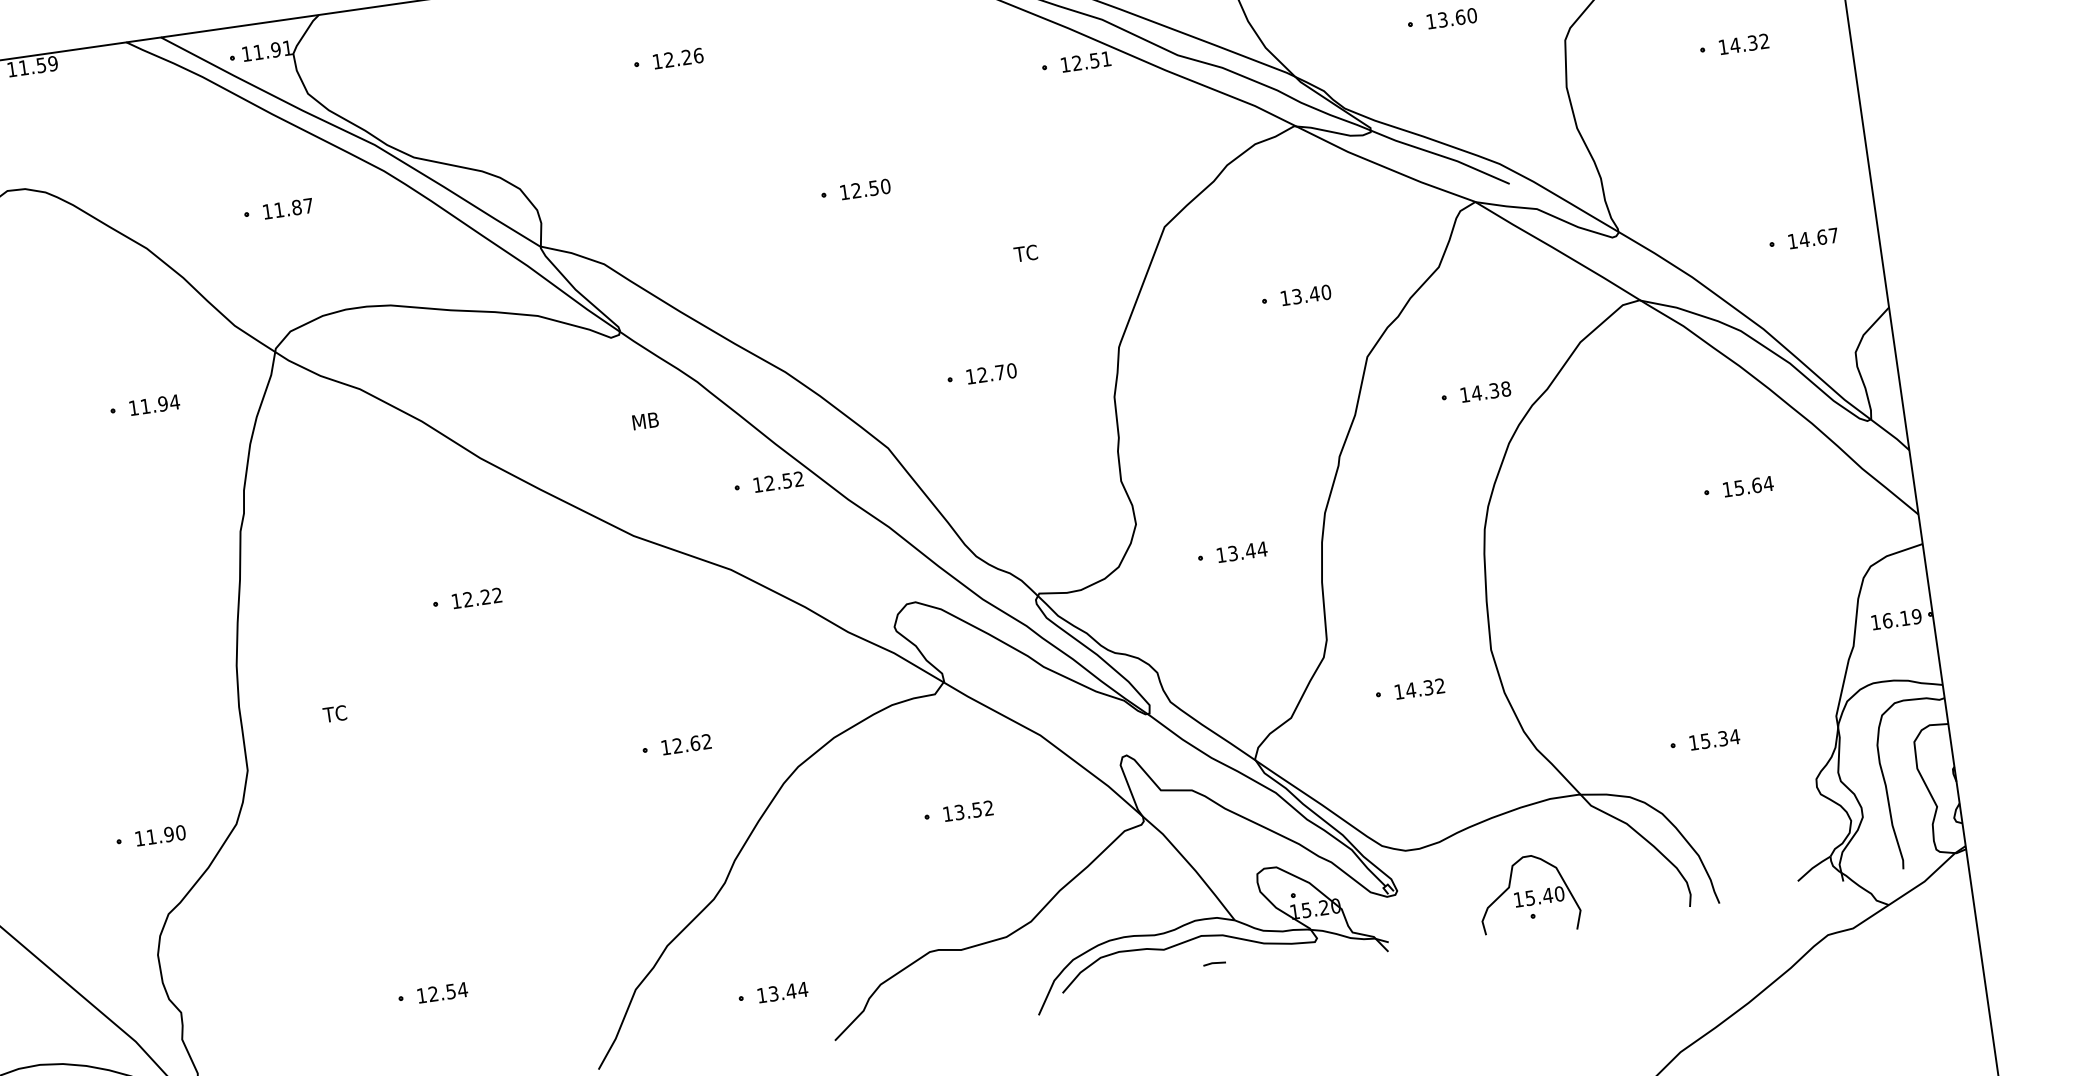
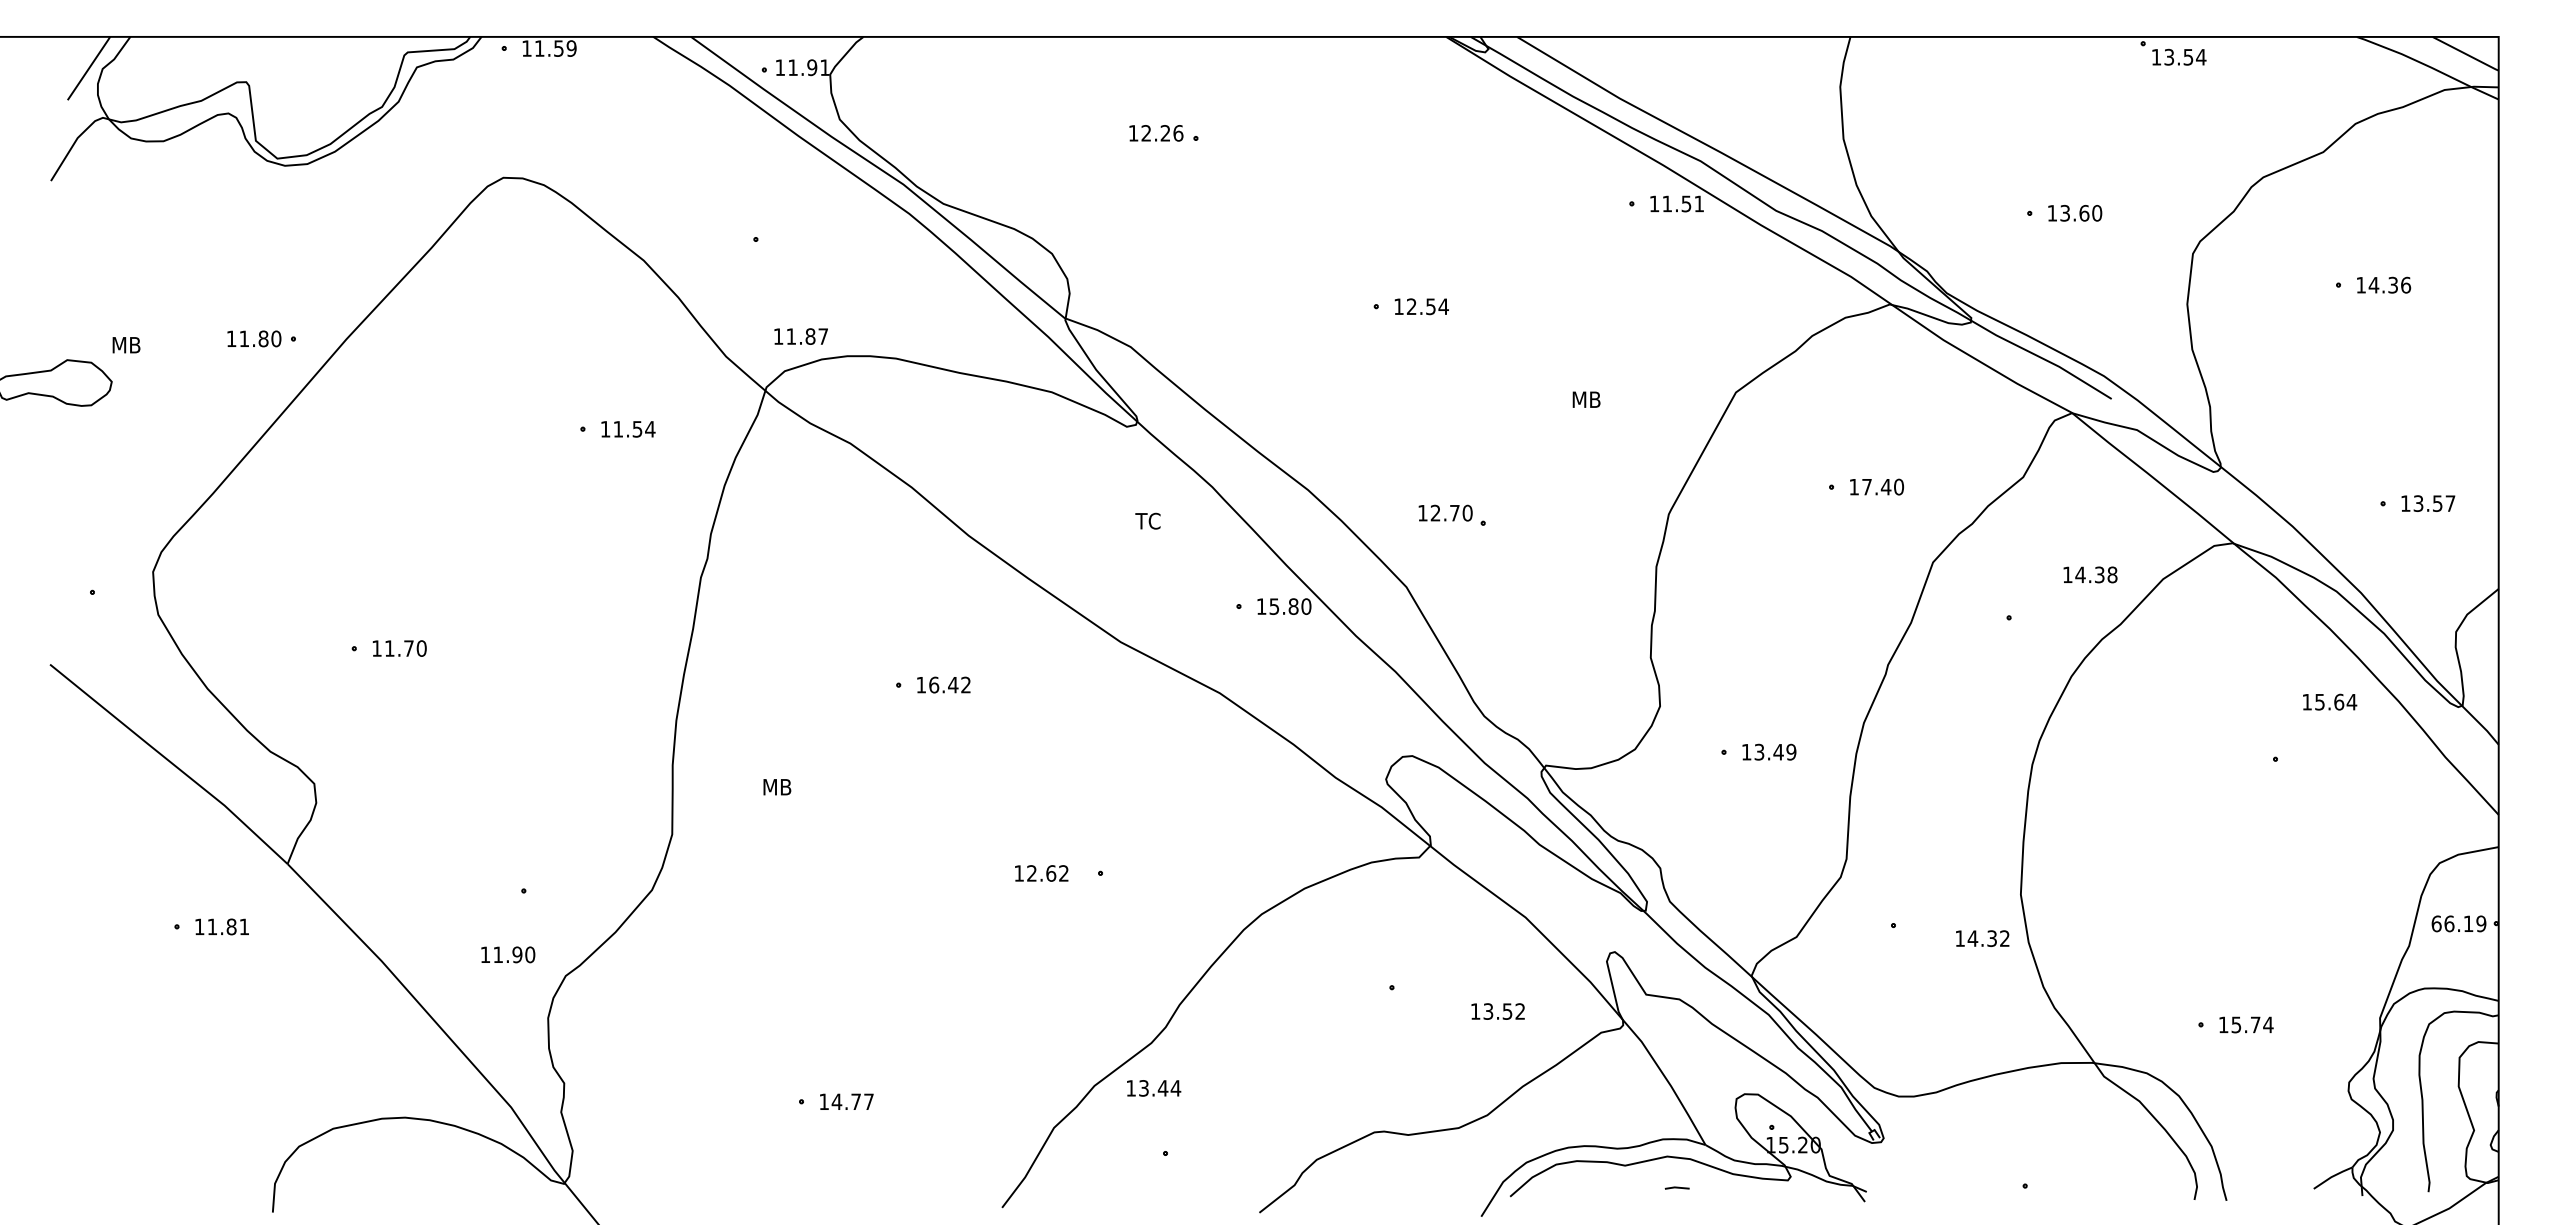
text: (1764, 40) -> (2406, 284), 14.32 -> 14.36
text: (678, 58) -> (1156, 133), moved
text: (1076, 62) -> (1666, 203), 12.51 -> 11.51
text: (885, 186) -> (1443, 306), 12.50 -> 12.54
text: (287, 208) -> (800, 336), moved
text: (1812, 238) -> (2427, 503), 14.67 -> 13.57
text: (1027, 253) -> (1585, 399), TC -> MB
text: (1296, 296) -> (1866, 486), 13.40 -> 17.40
text: (991, 373) -> (1445, 512), moved
text: (1485, 391) -> (2090, 574), moved
text: (163, 404) -> (637, 429), 11.94 -> 11.54
text: (644, 420) -> (1149, 520), MB -> TC
text: (784, 481) -> (1290, 606), 12.52 -> 15.80
text: (1748, 485) -> (2330, 701), moved
text: (1262, 548) -> (1791, 751), 13.44 -> 13.49
text: (476, 597) -> (943, 684), 12.22 -> 16.42
text: (1875, 622) -> (2436, 923), 16.19 -> 66.19
text: (1419, 688) -> (1982, 938), moved
text: (336, 713) -> (776, 786), TC -> MB
text: (1723, 738) -> (2255, 1024), 15.34 -> 15.74
text: (686, 744) -> (1041, 873), moved
text: (967, 811) -> (1497, 1011), moved
text: (160, 835) -> (508, 954), moved
part: (1528, 895) -> (2023, 1163), removed
text: (447, 991) -> (852, 1101), 12.54 -> 14.77
text: (783, 992) -> (1154, 1088), moved

